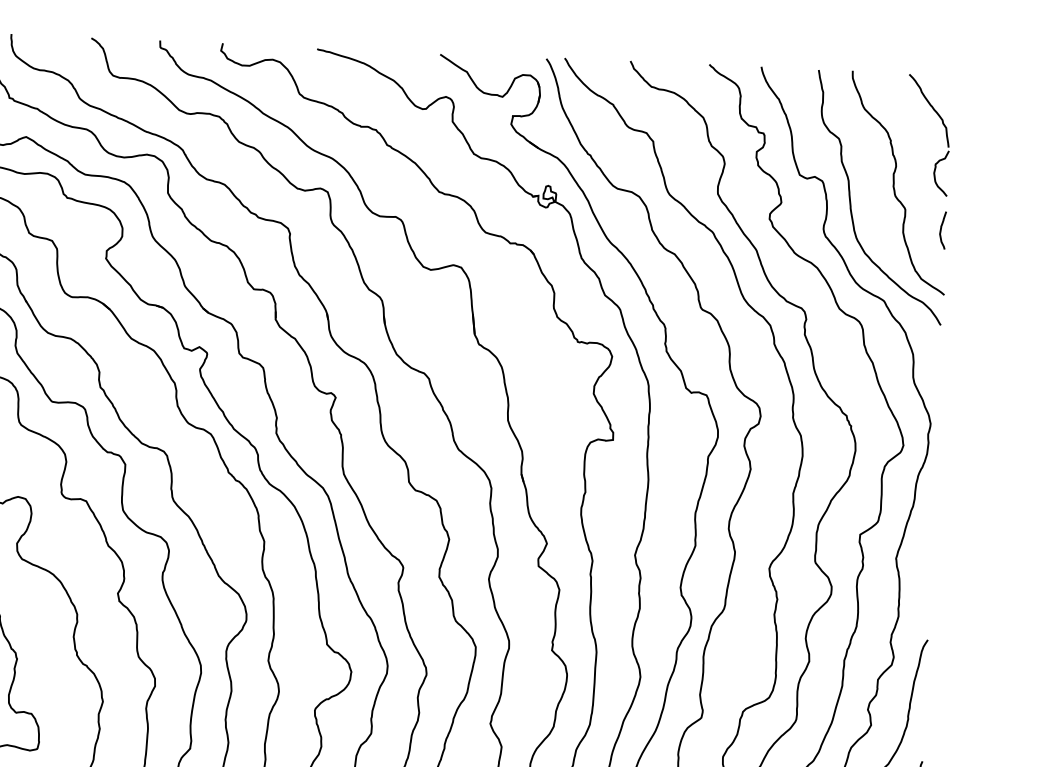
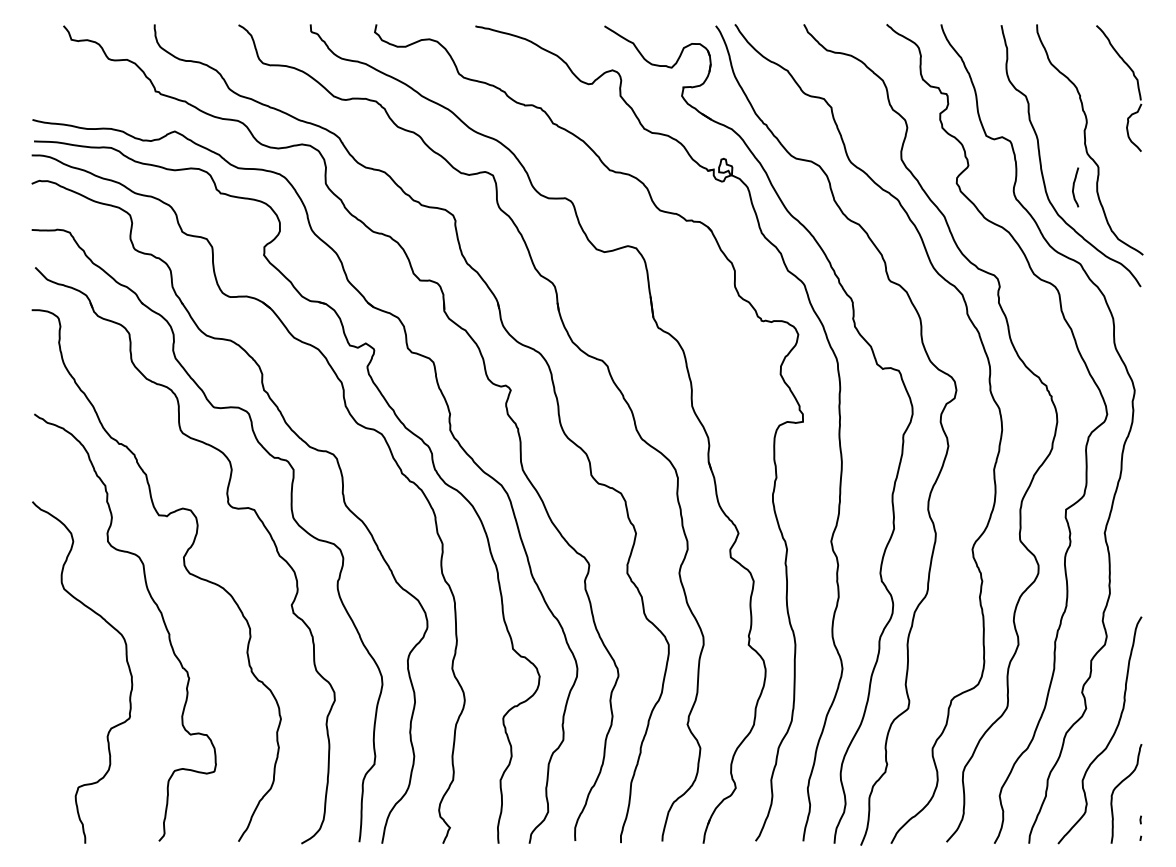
curve: (941, 230) -> (1074, 187), moved

